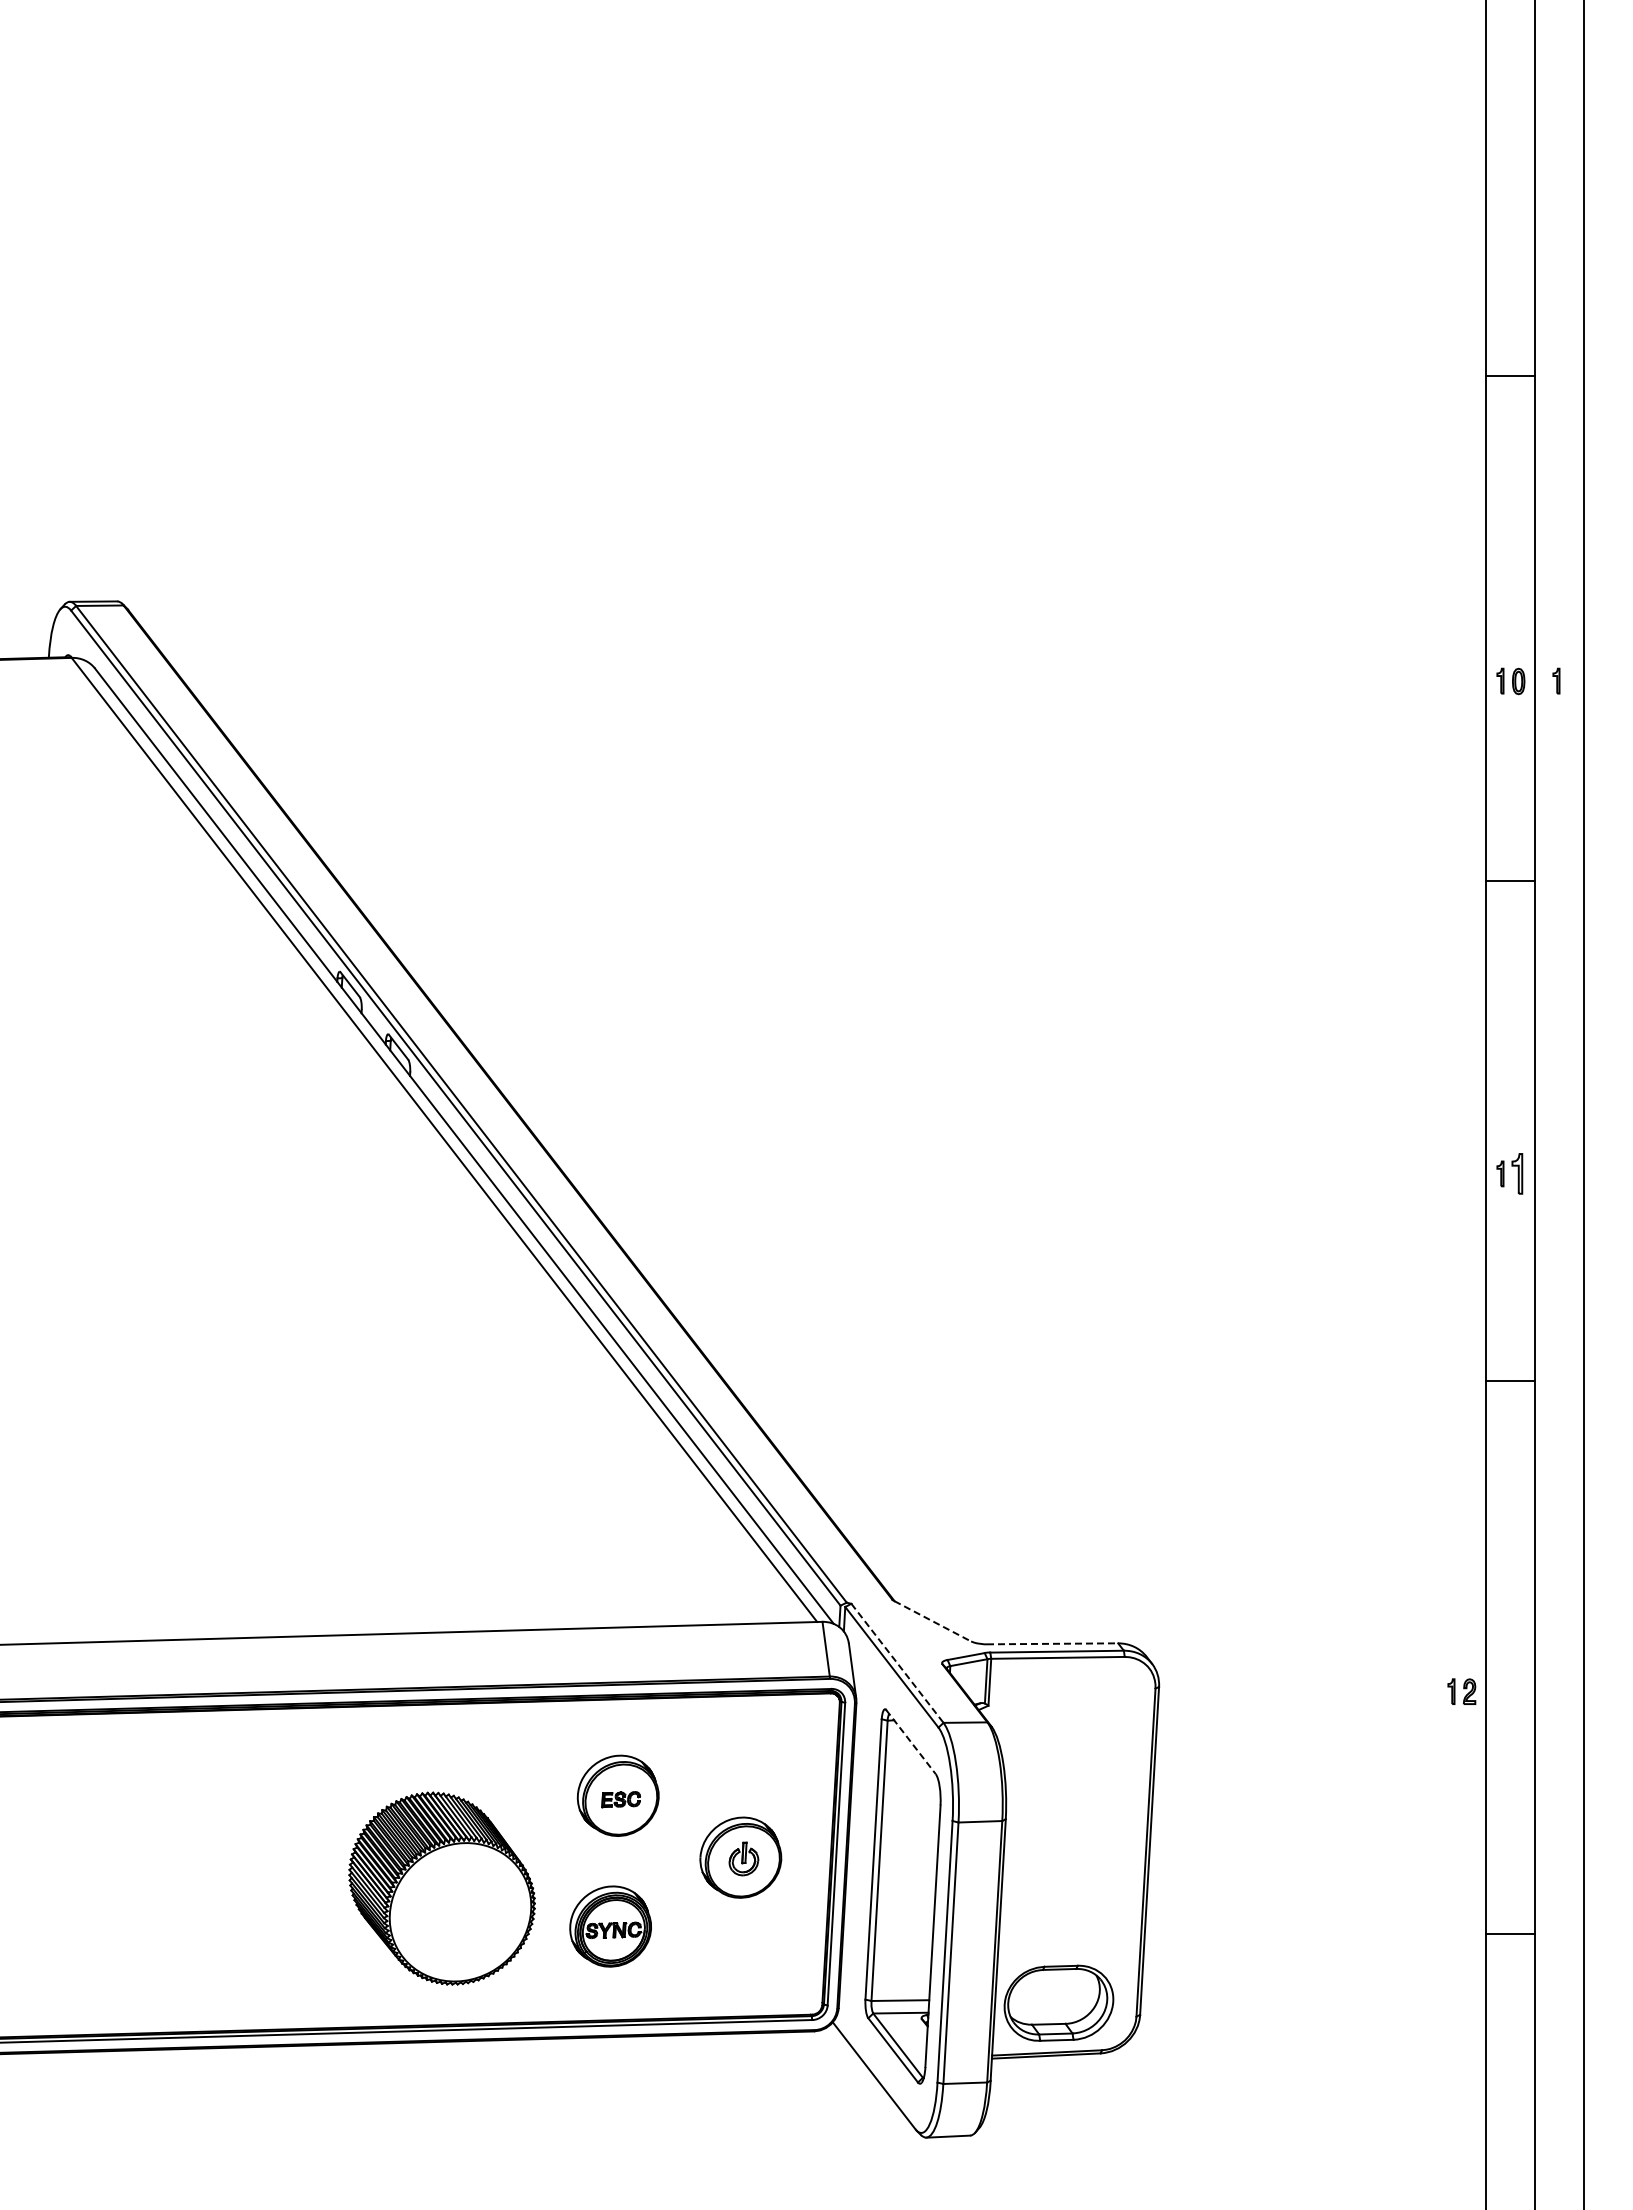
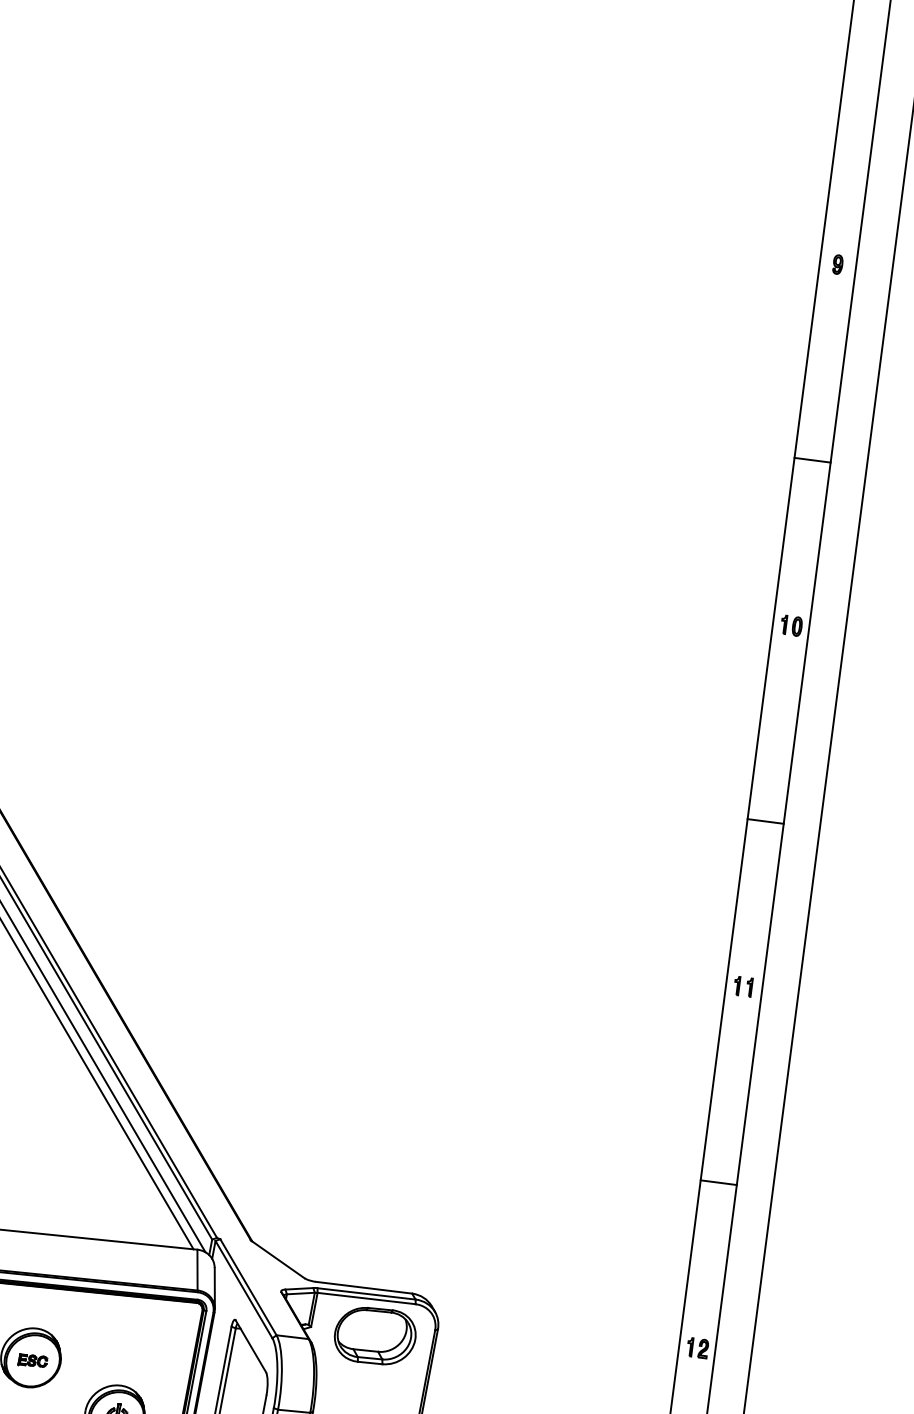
part: (1509, 188) -> (837, 264), added
line: (1509, 375) -> (812, 460), moved
part: (1556, 680) -> (825, 629), removed
line: (1509, 881) -> (765, 821), moved
part: (1517, 1173) -> (749, 987), size x0.62
line: (1509, 1381) -> (718, 1182), moved
line: (933, 1621) -> (278, 1260), dashed -> solid
line: (1052, 1643) -> (363, 1287), dashed -> solid
line: (897, 1663) -> (248, 1287), dashed -> solid
part: (1461, 1691) -> (697, 1347), moved
part: (1075, 1706) -> (374, 1335), added
line: (911, 1742) -> (251, 1346), dashed -> solid

